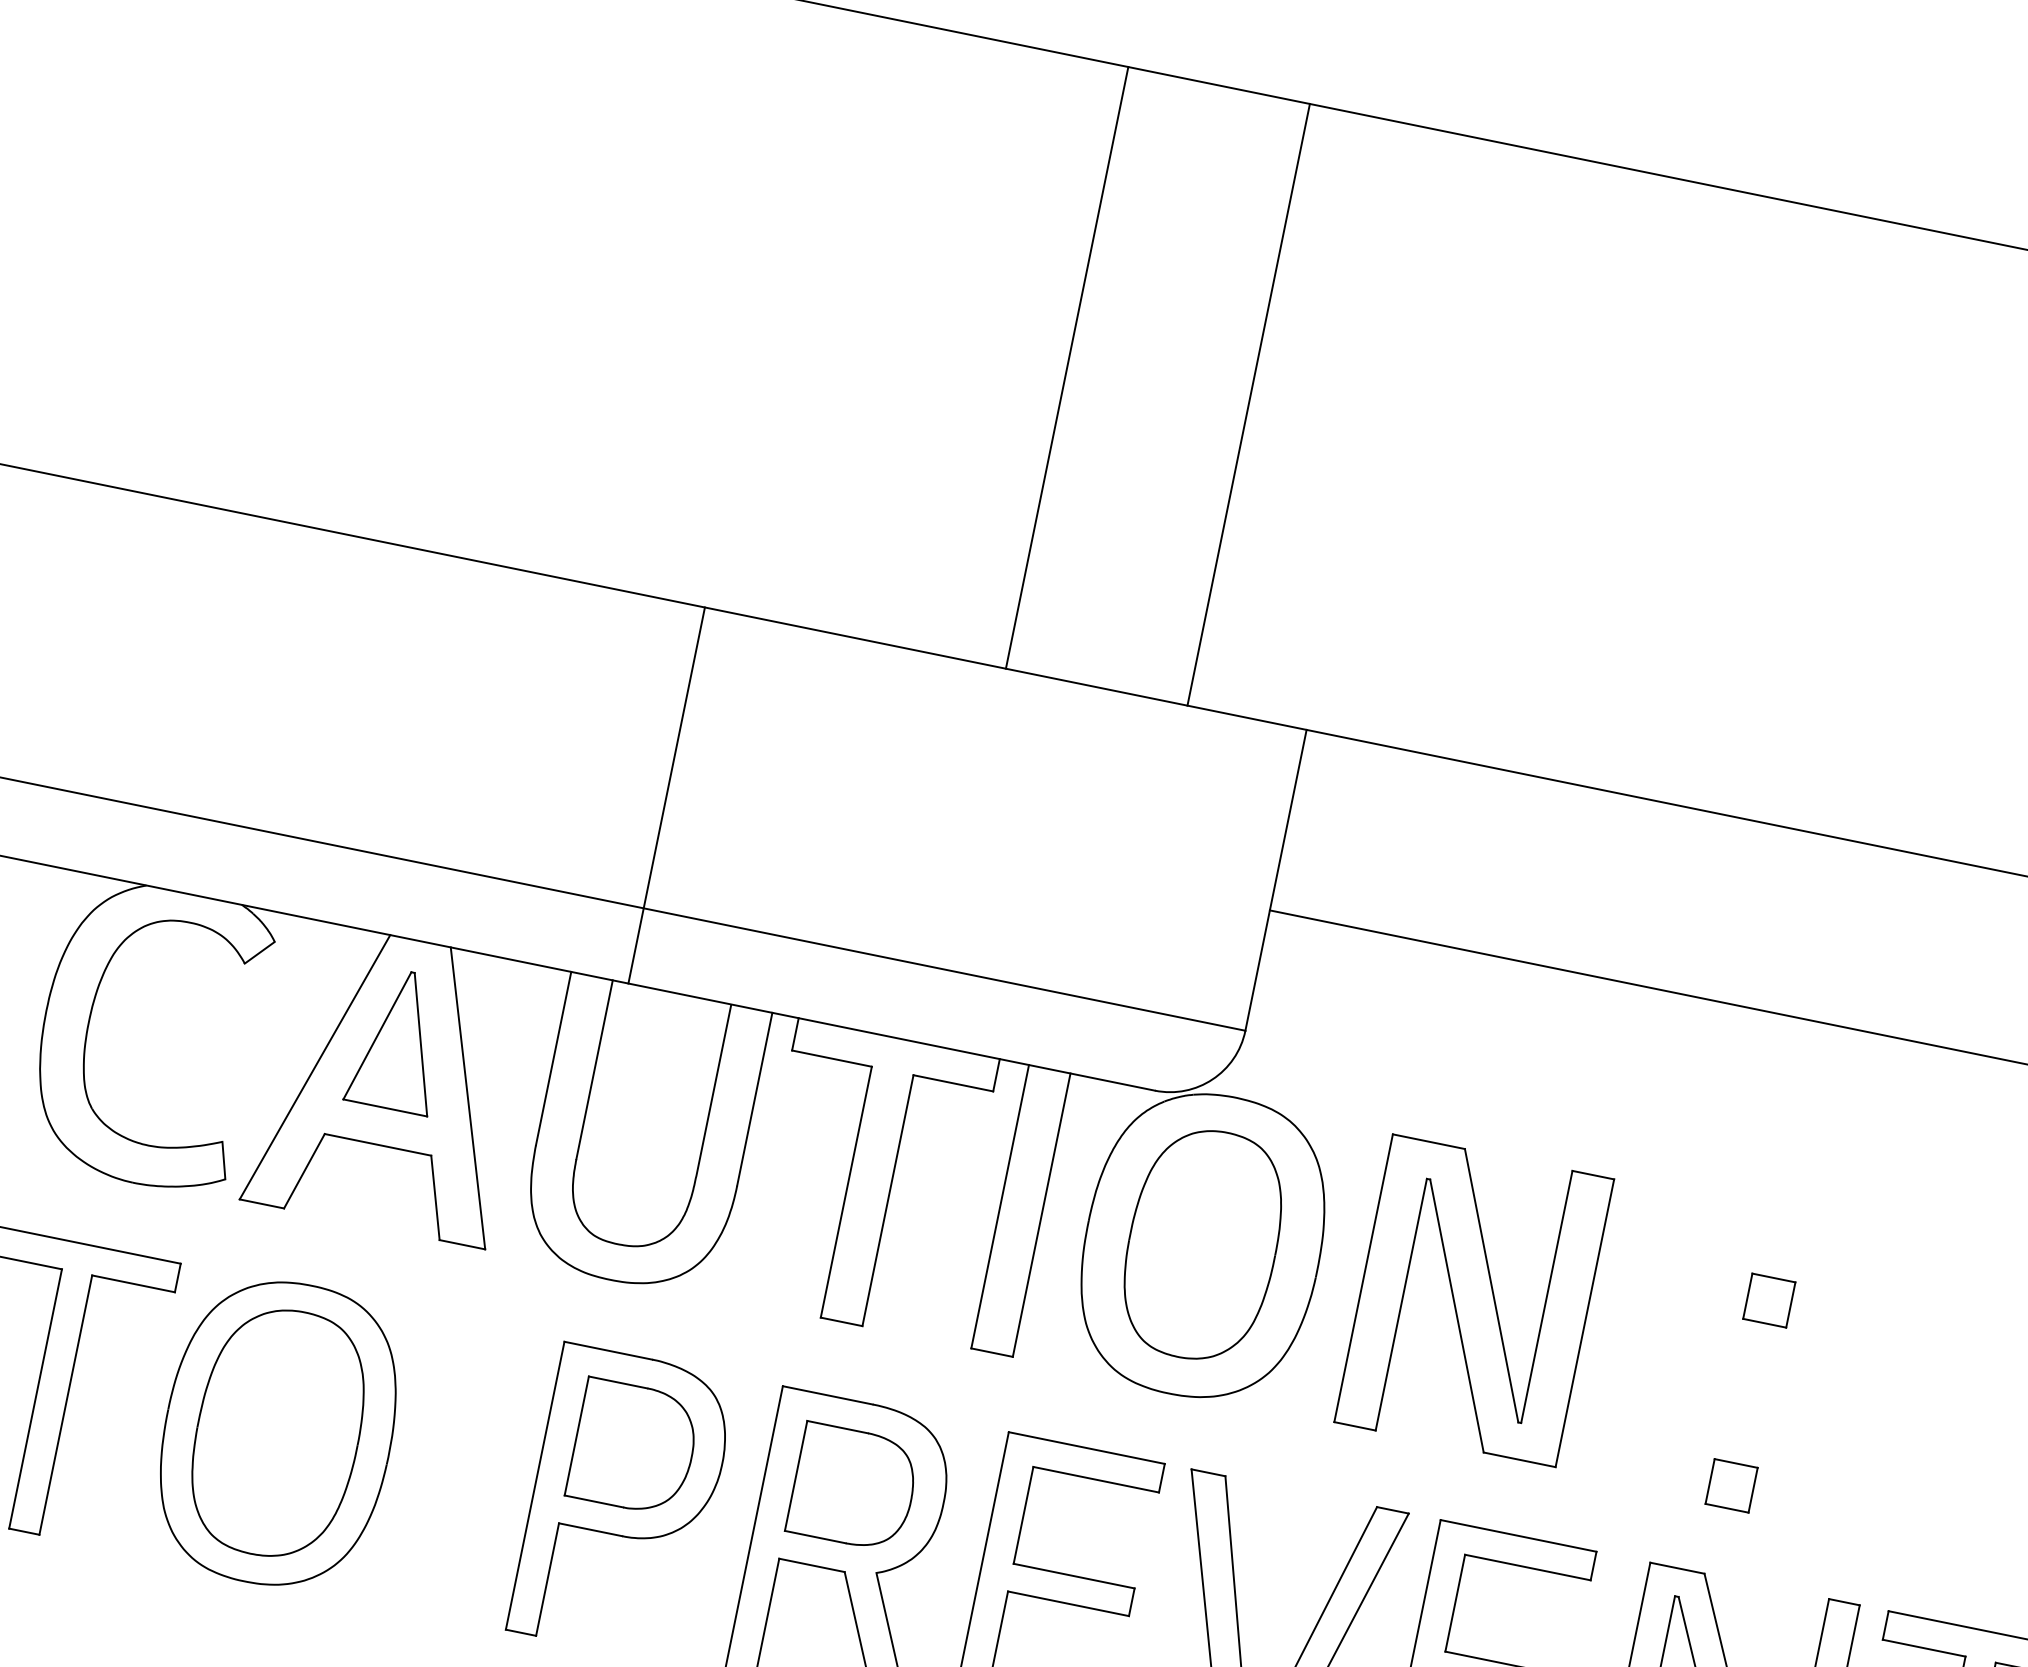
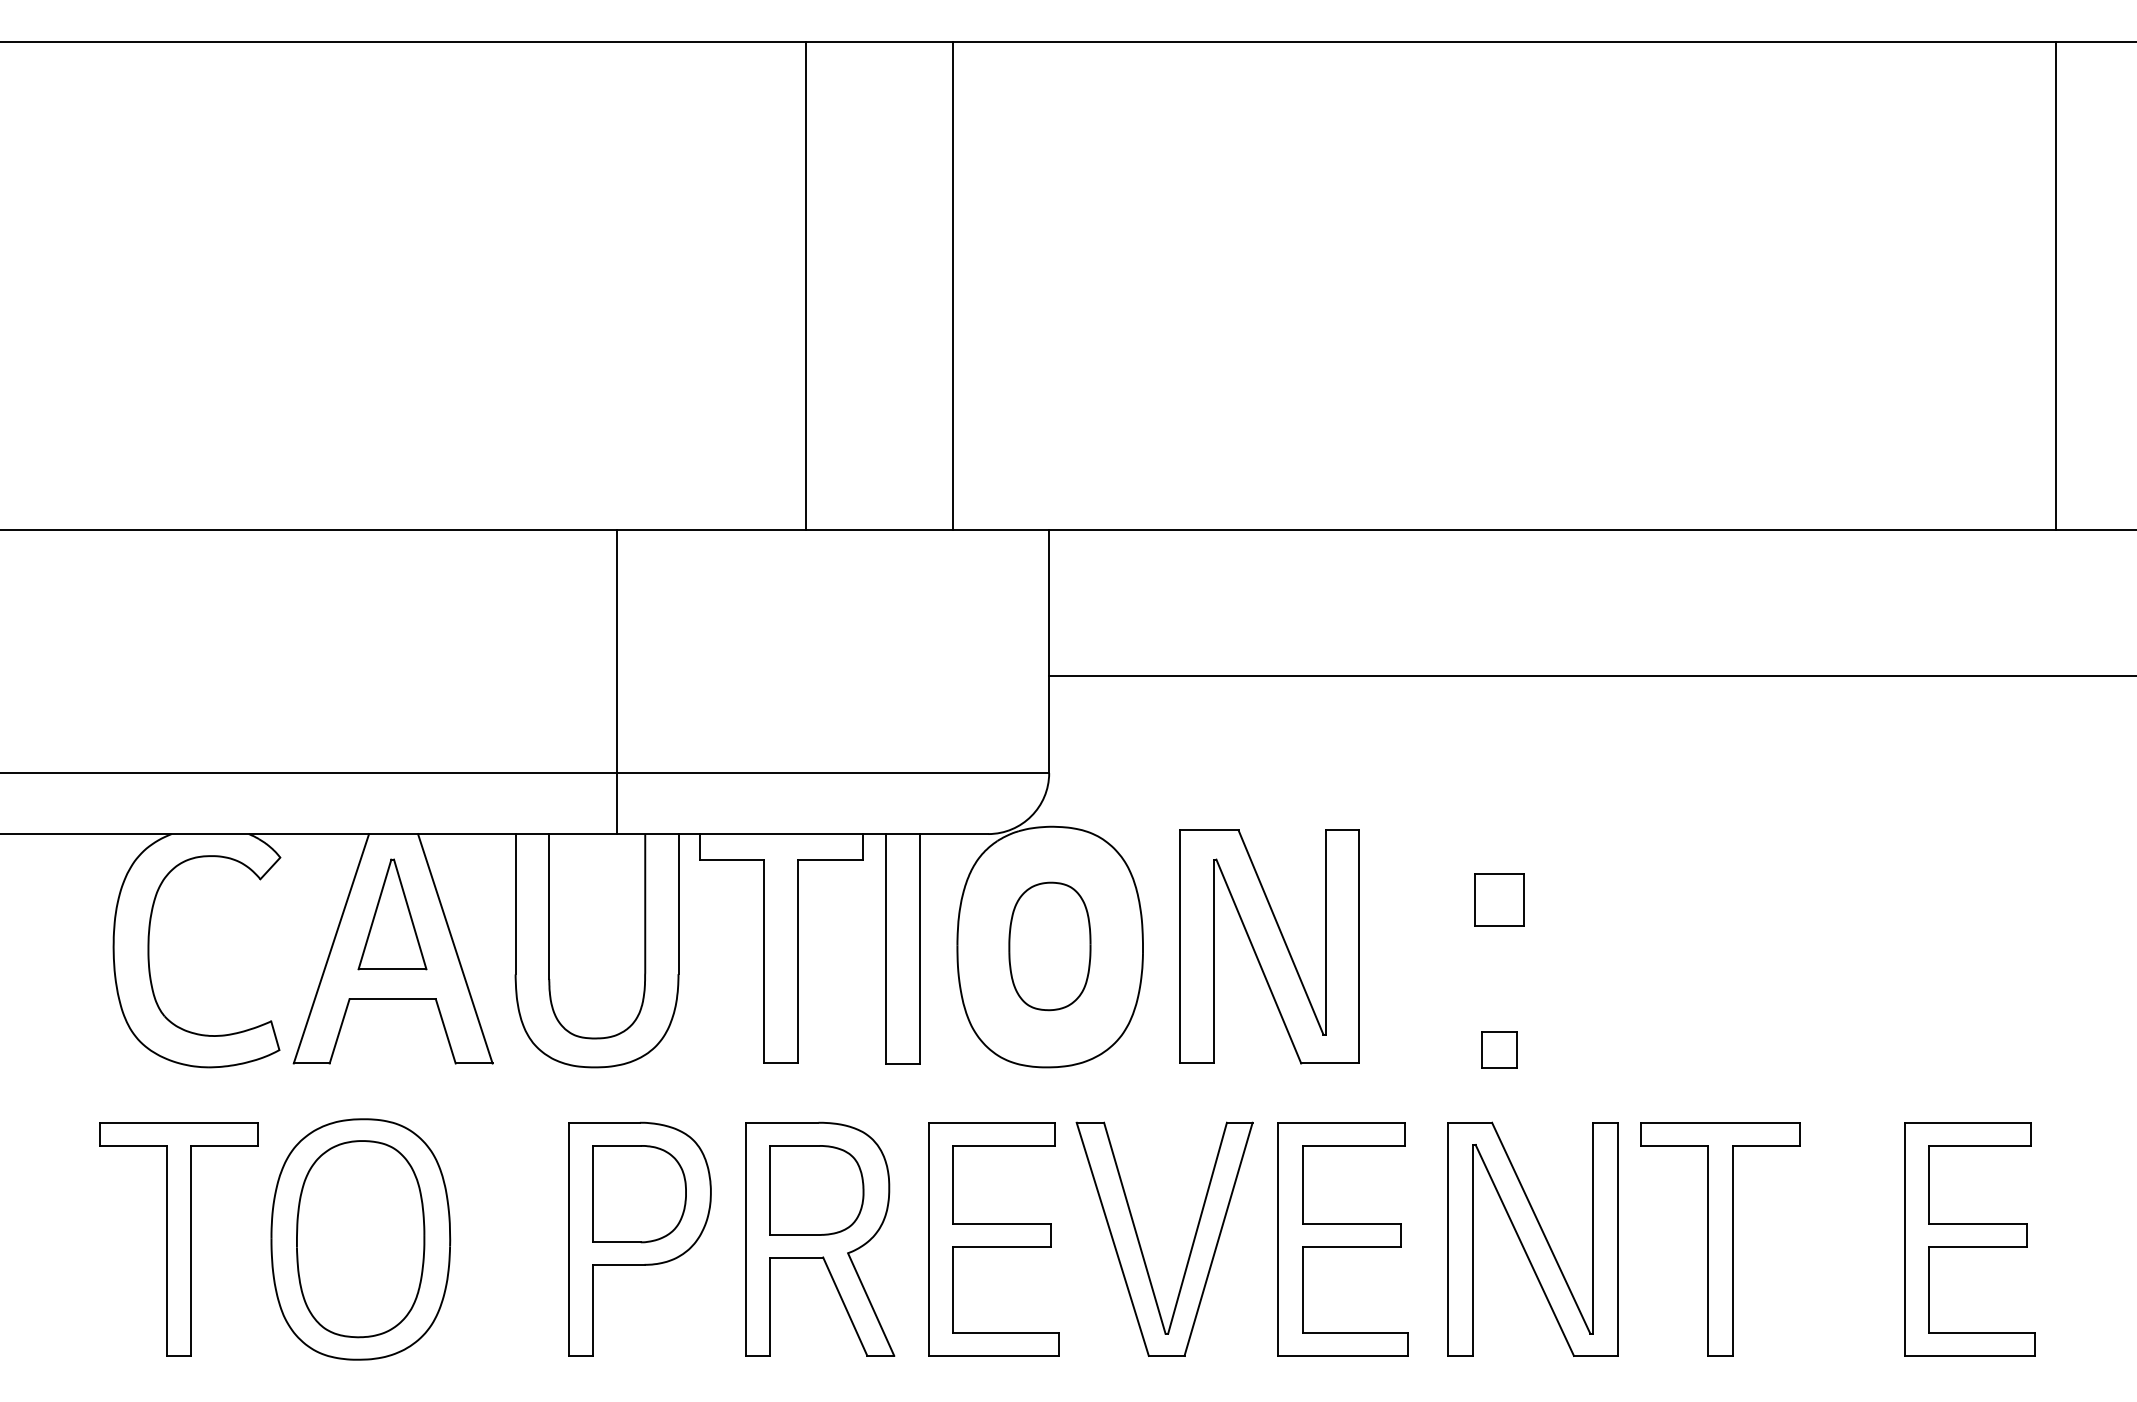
line: (666, 795) -> (616, 681), moved
part: (1202, 1244) -> (1049, 946), size x0.7
part: (1769, 1301) -> (1499, 900), size x1.4

